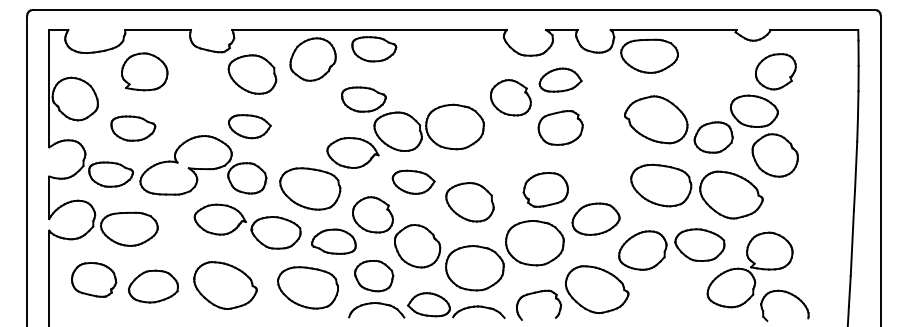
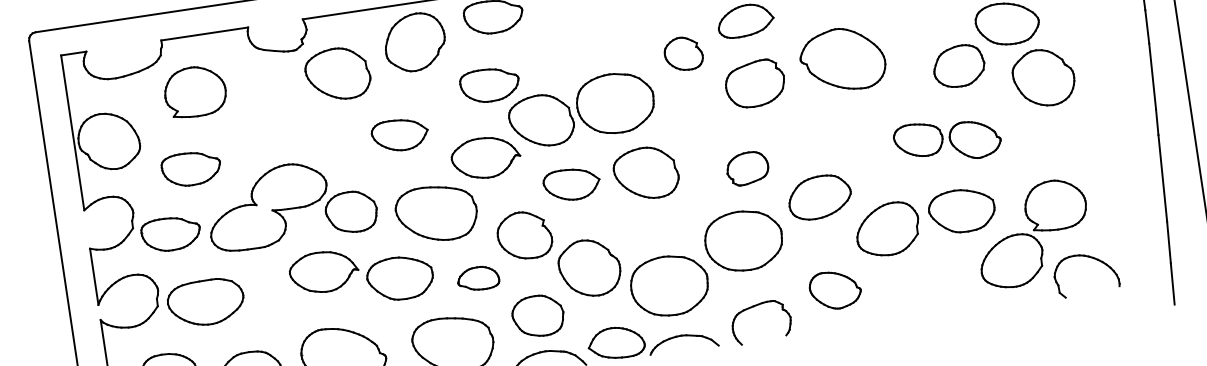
part: (510, 97) -> (682, 53), size x0.7
part: (656, 119) -> (843, 59), moved
part: (249, 126) -> (399, 134), moved
part: (545, 189) -> (747, 168), size x0.7
part: (696, 191) -> (946, 140), size x0.6
part: (469, 202) -> (645, 173), moved
part: (333, 241) -> (477, 278), size x0.7
part: (597, 289) -> (835, 289), size x0.6

